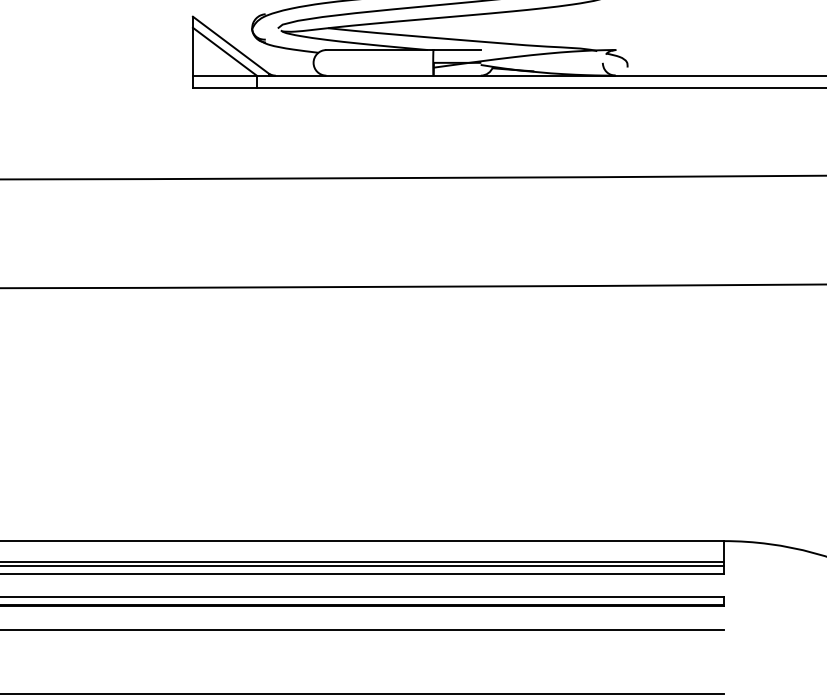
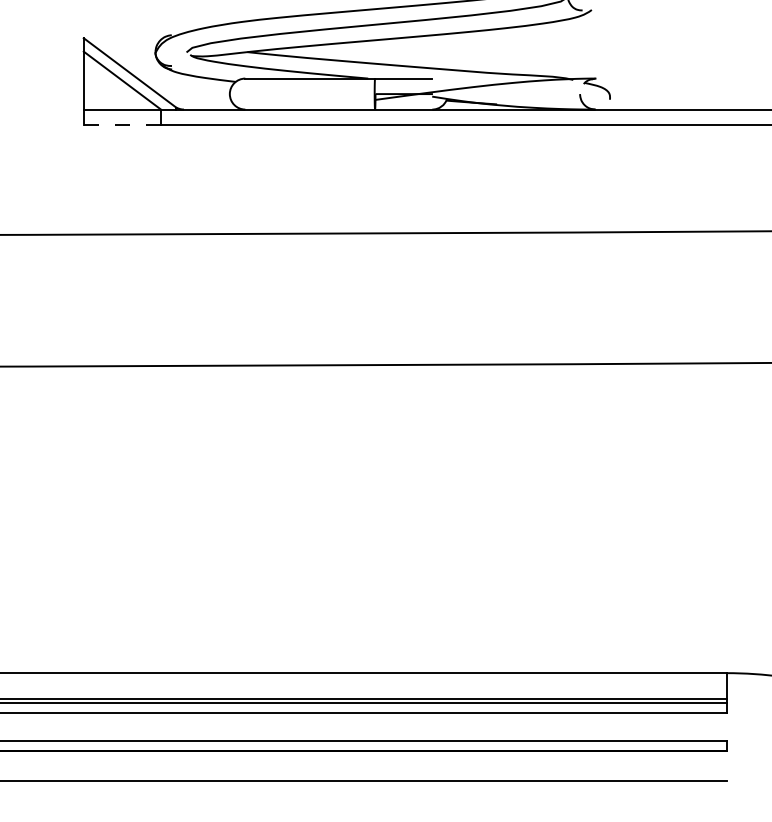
line: (224, 88) -> (121, 125), solid -> dashed

